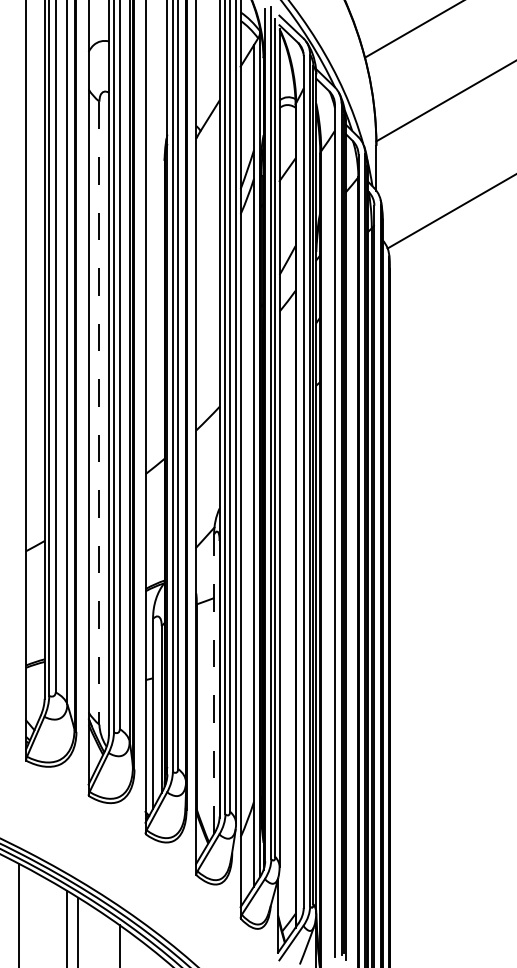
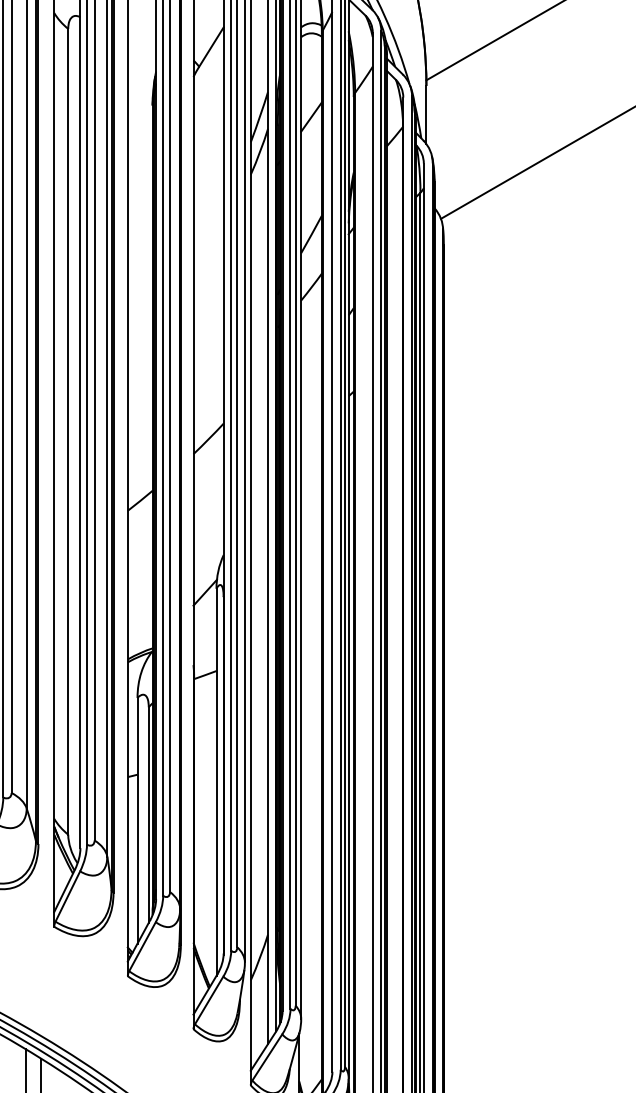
line: (99, 413) -> (68, 432), dashed -> solid
line: (214, 684) -> (217, 782), dashed -> solid

